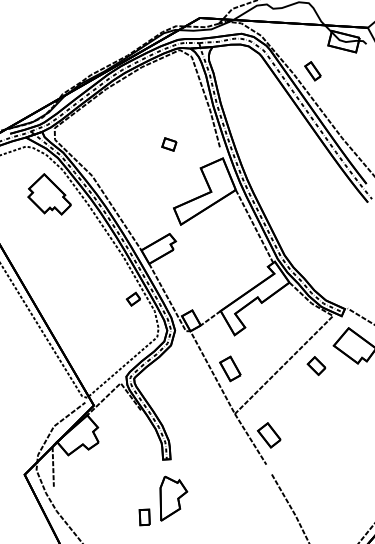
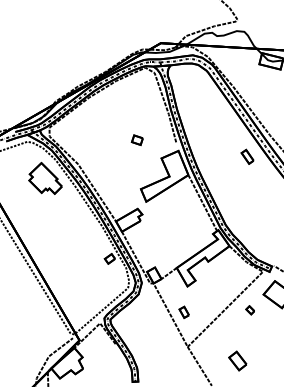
part: (312, 71) -> (247, 157), moved
part: (316, 366) -> (250, 310), size x0.6
part: (230, 368) -> (184, 312), size x0.6
part: (268, 435) -> (237, 361), moved

